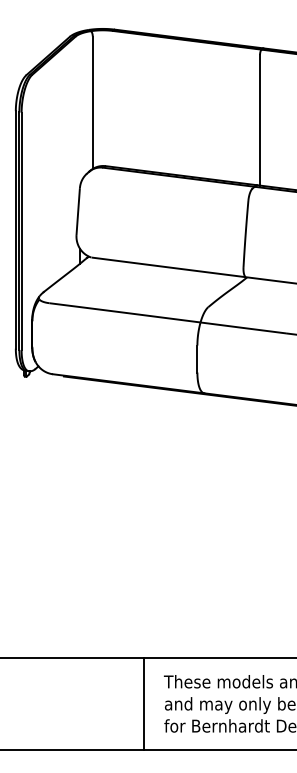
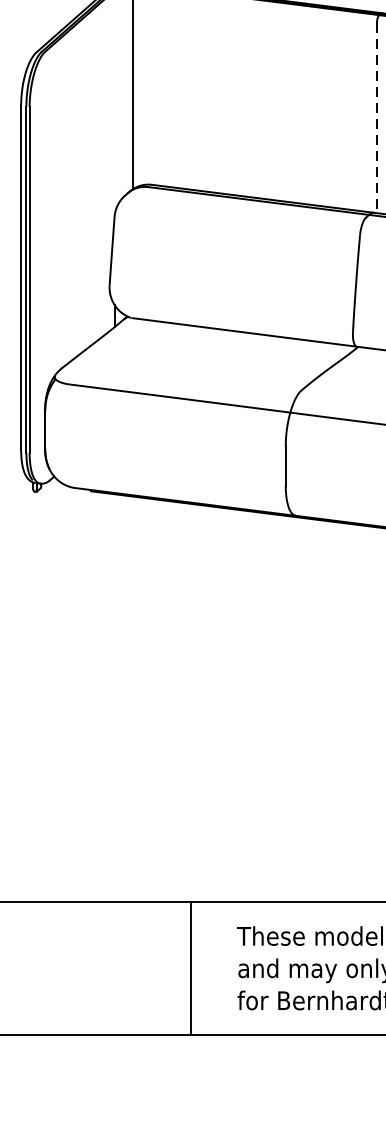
line: (260, 120) -> (377, 118), solid -> dashed
line: (144, 703) -> (191, 967), moved

